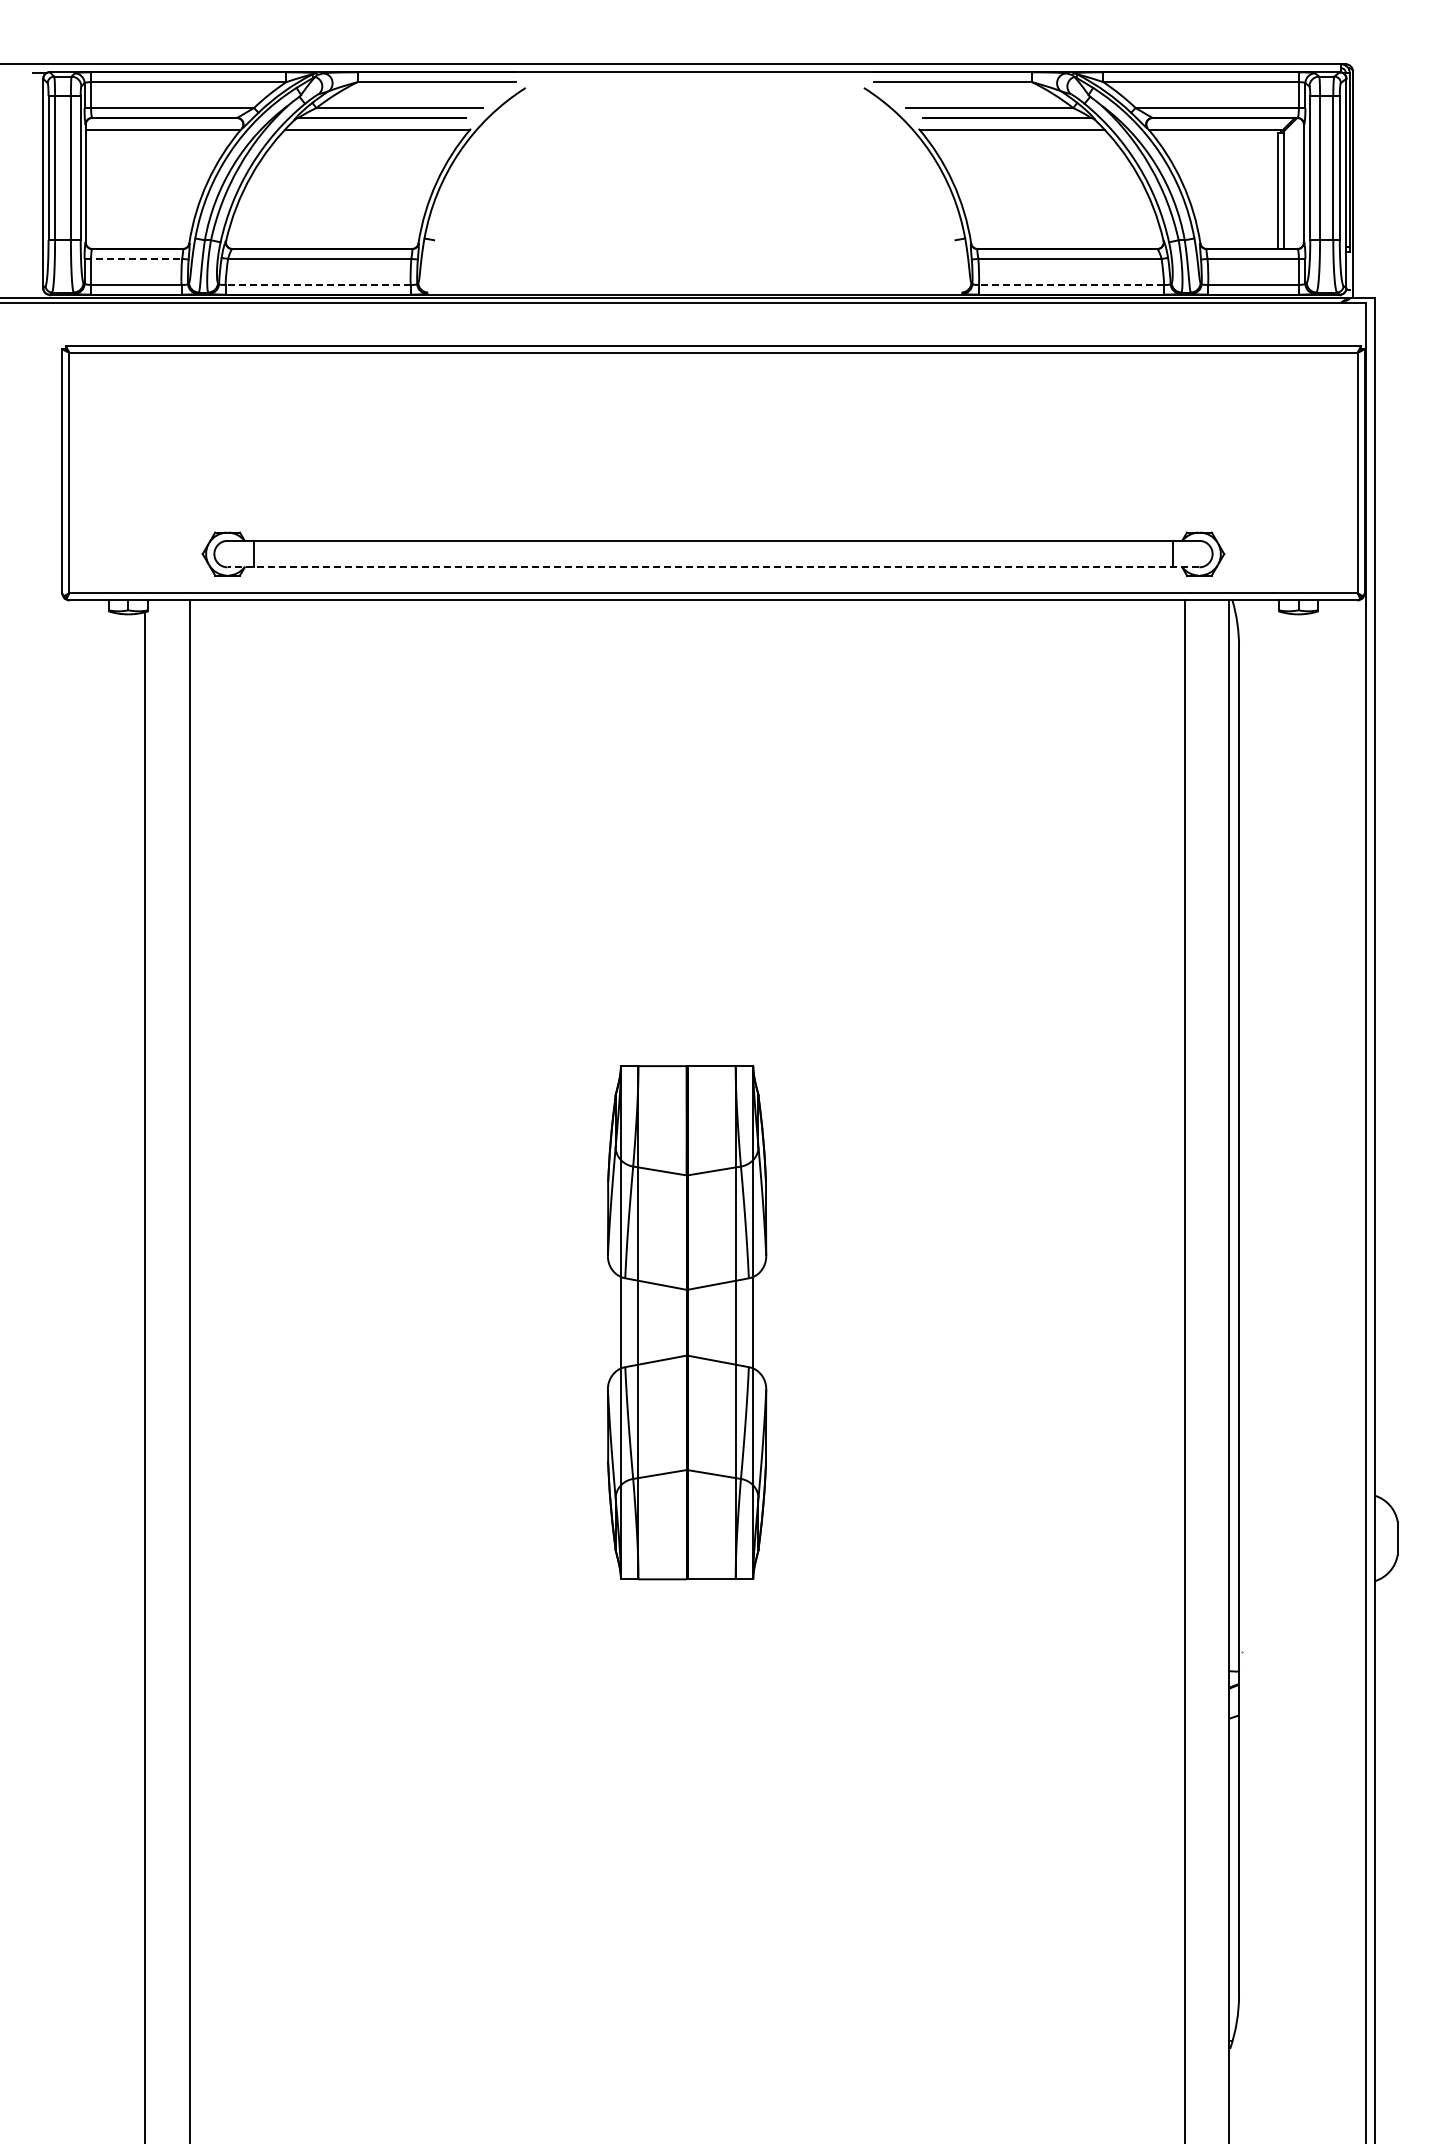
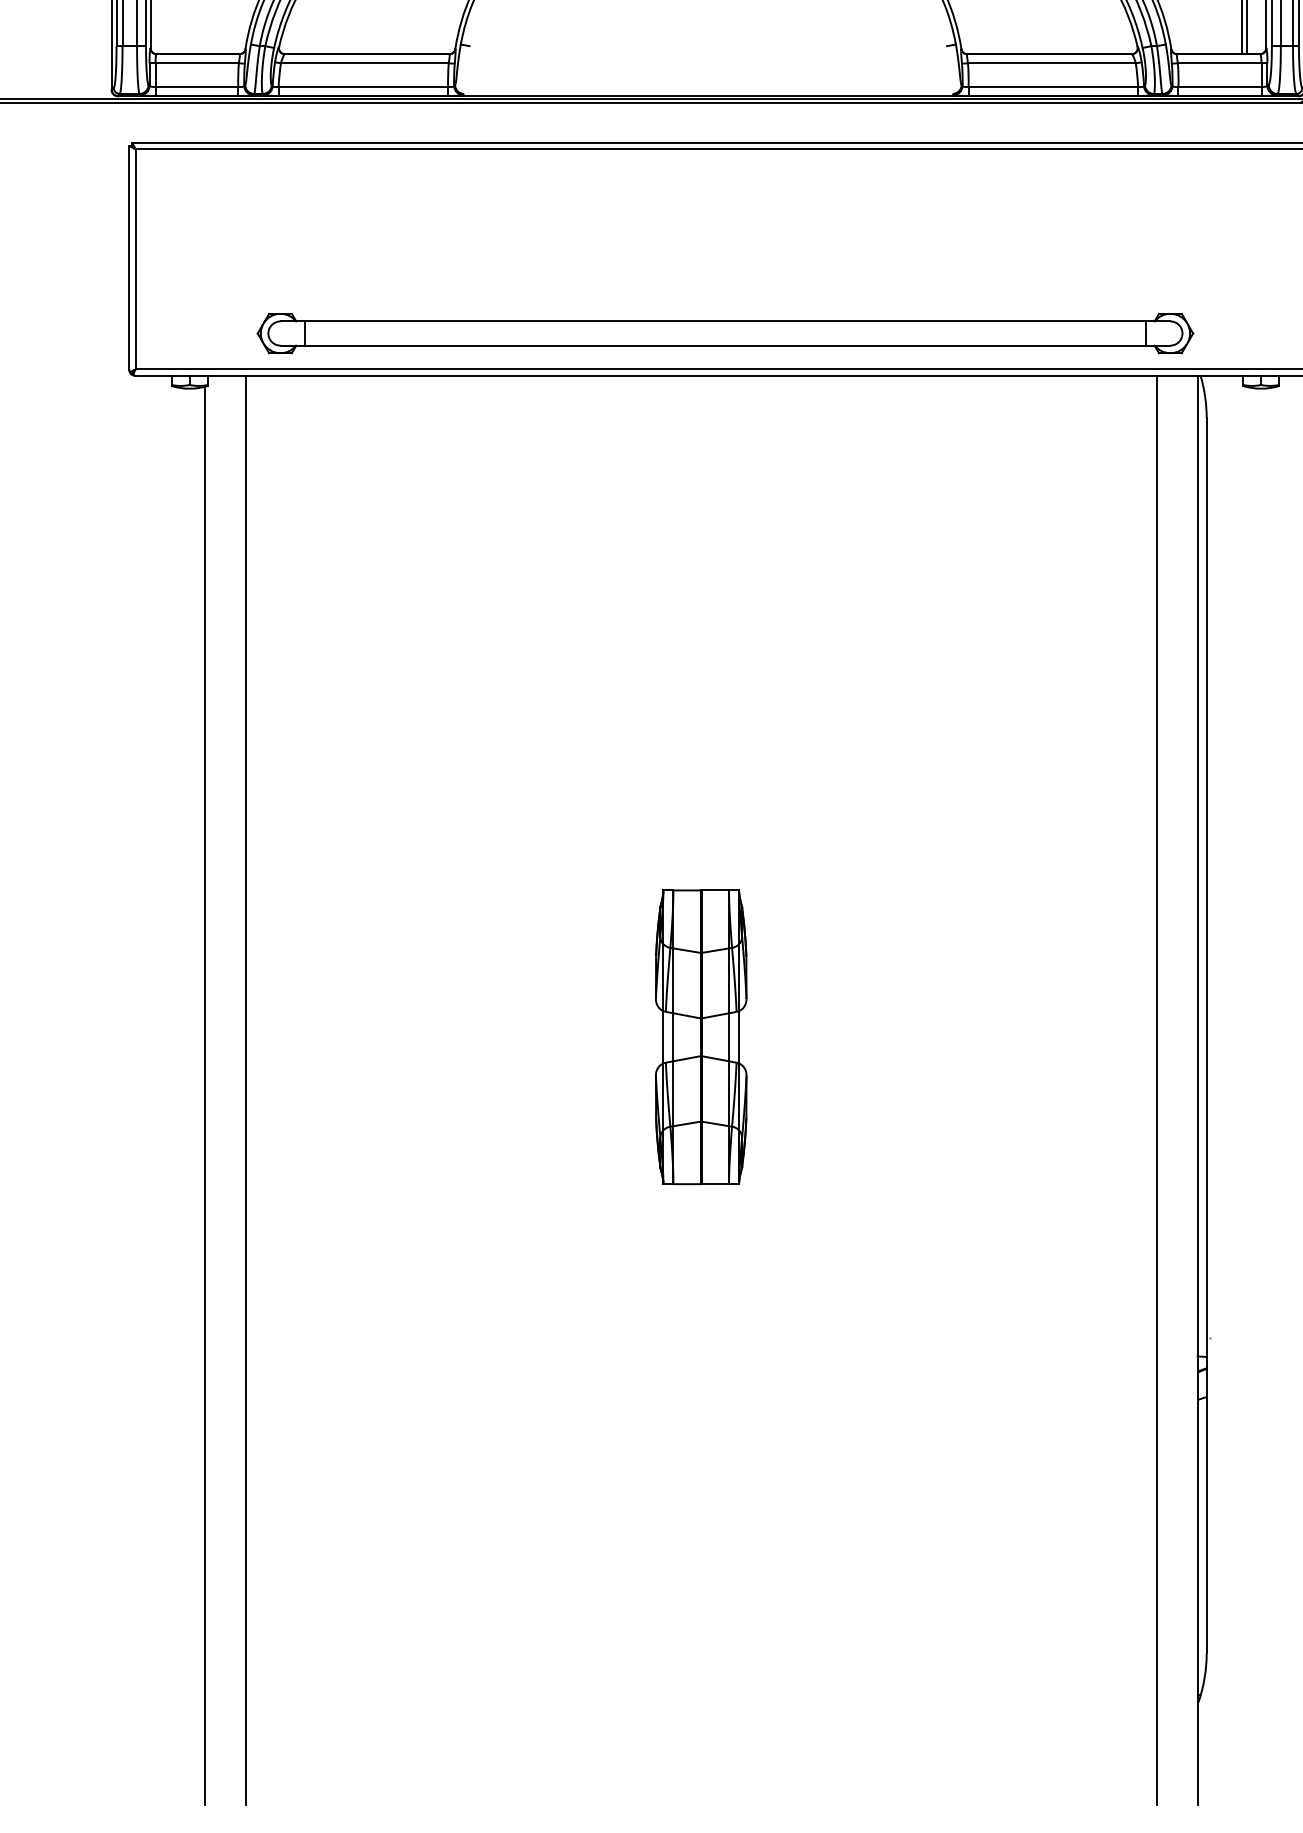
line: (133, 258) -> (194, 62), dashed -> solid
line: (318, 284) -> (363, 86), dashed -> solid
line: (1071, 284) -> (1053, 86), dashed -> solid
line: (713, 567) -> (725, 345), dashed -> solid
part: (686, 1322) -> (700, 1037), size x0.62

